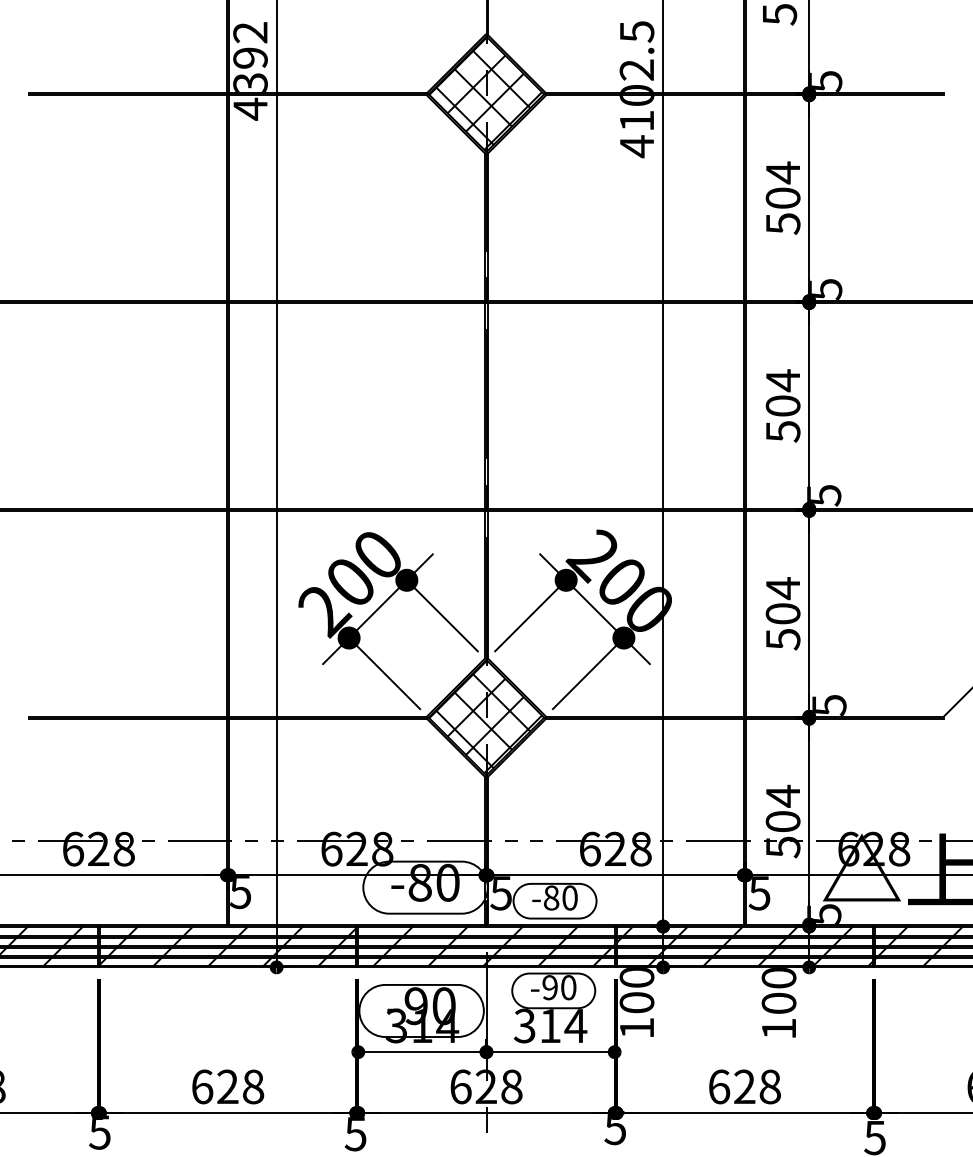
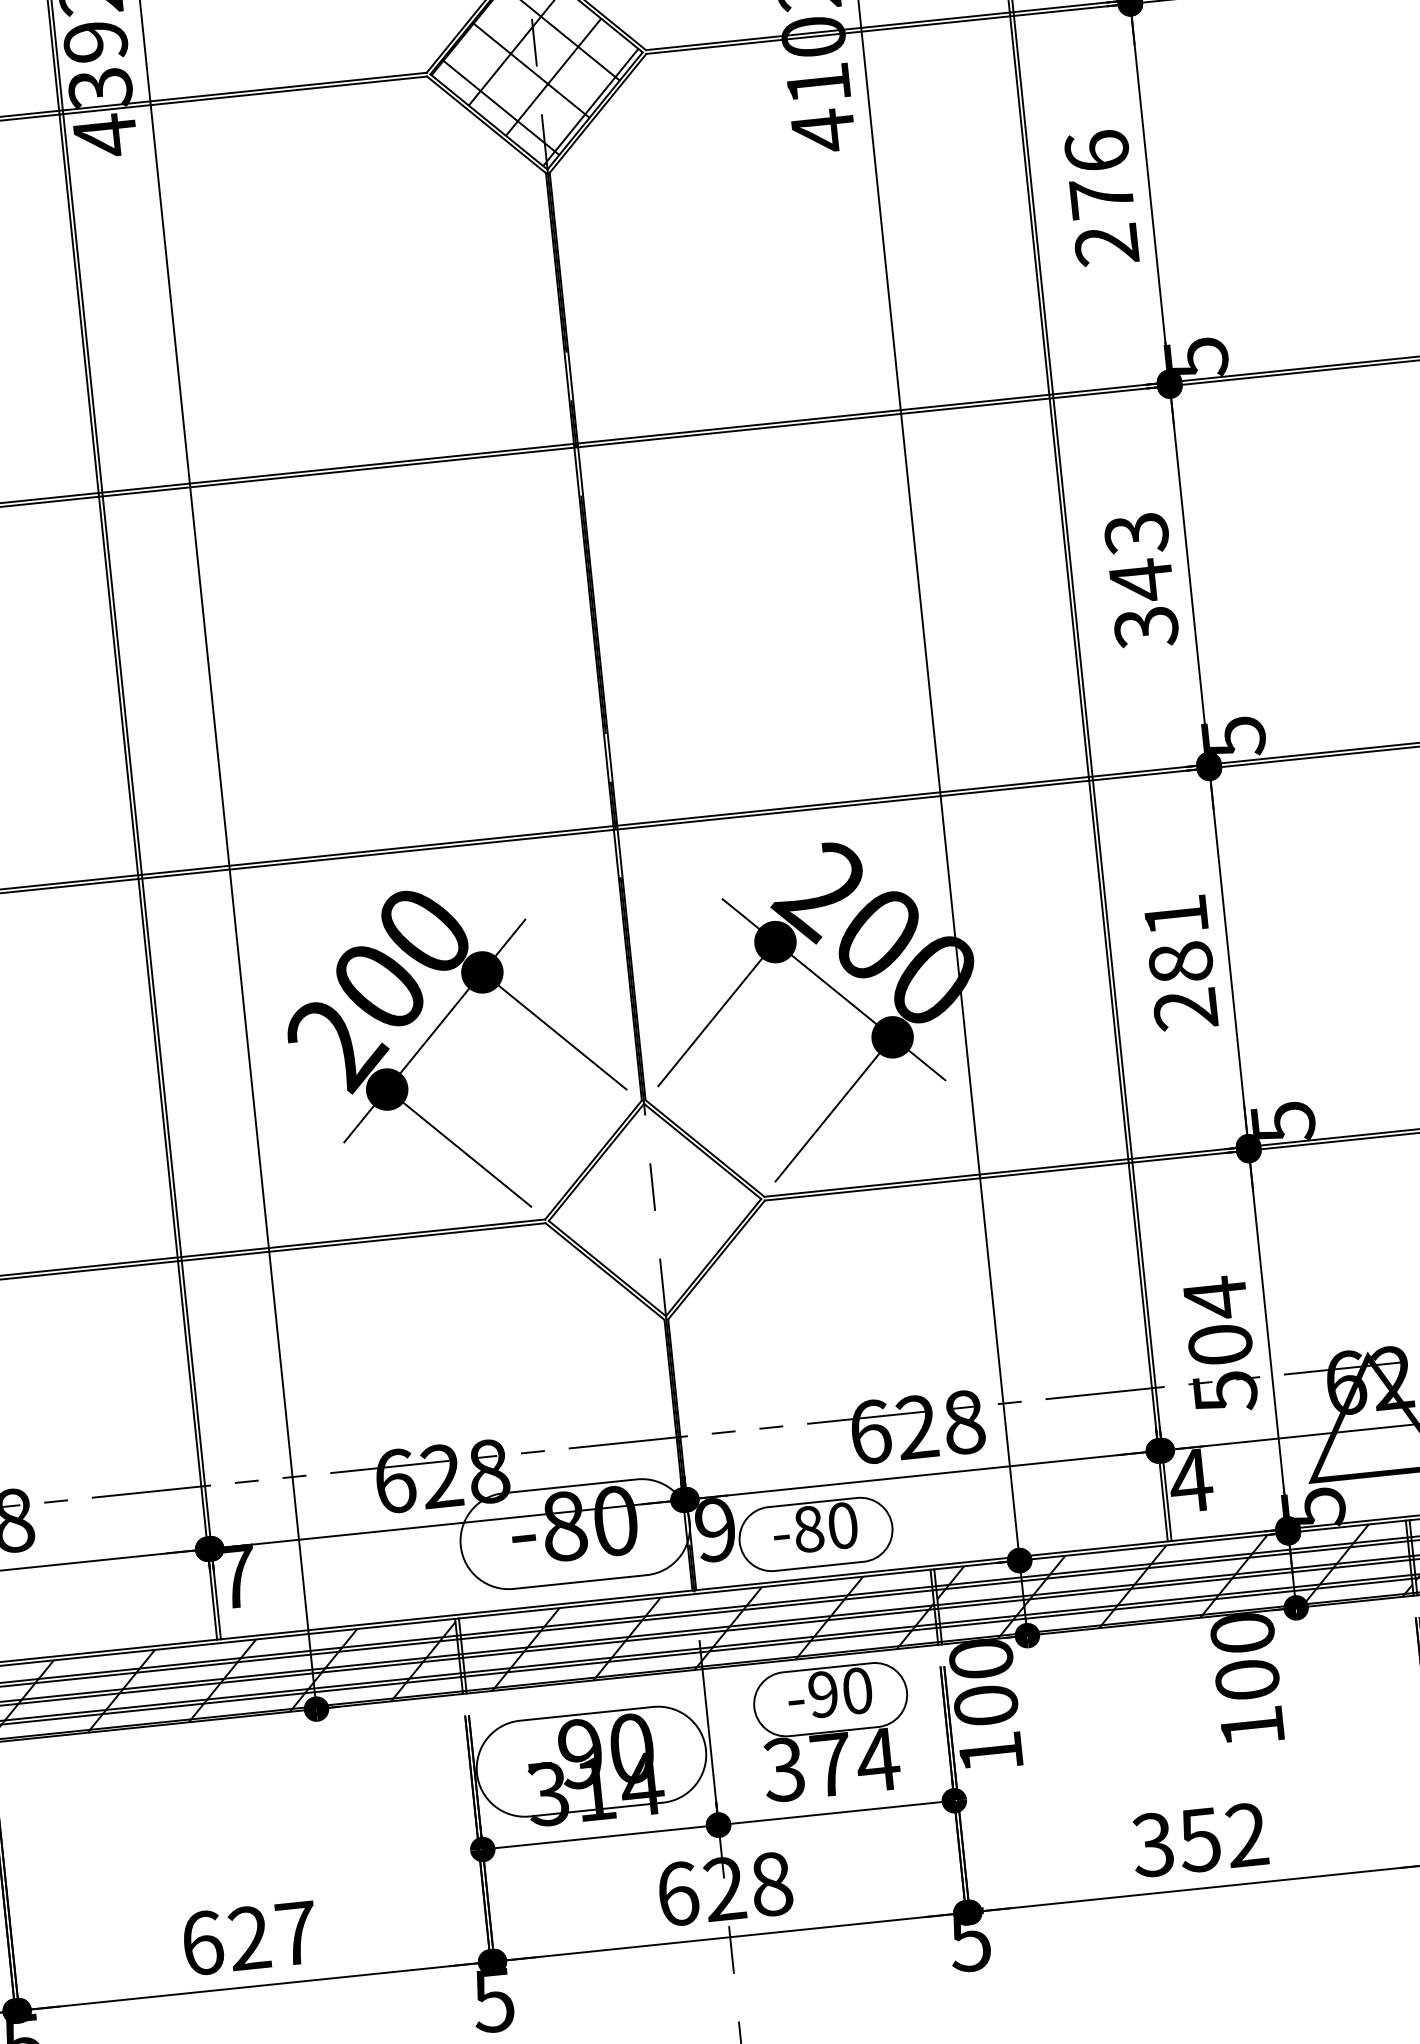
text: (782, 197) -> (1100, 196), 504 -> 276
text: (782, 405) -> (1140, 579), 504 -> 343
text: (782, 613) -> (1179, 962), 504 -> 281
hatch: (485, 716) -> (652, 1207), removed
text: (240, 892) -> (235, 1578), 5 -> 7
text: (500, 893) -> (714, 1530), 5 -> 9
text: (759, 893) -> (1190, 1481), 5 -> 4
text: (550, 1025) -> (831, 1763), 314 -> 374
text: (253, 1086) -> (296, 1932), 628 -> 627
text: (744, 1086) -> (1199, 1839), 628 -> 352

